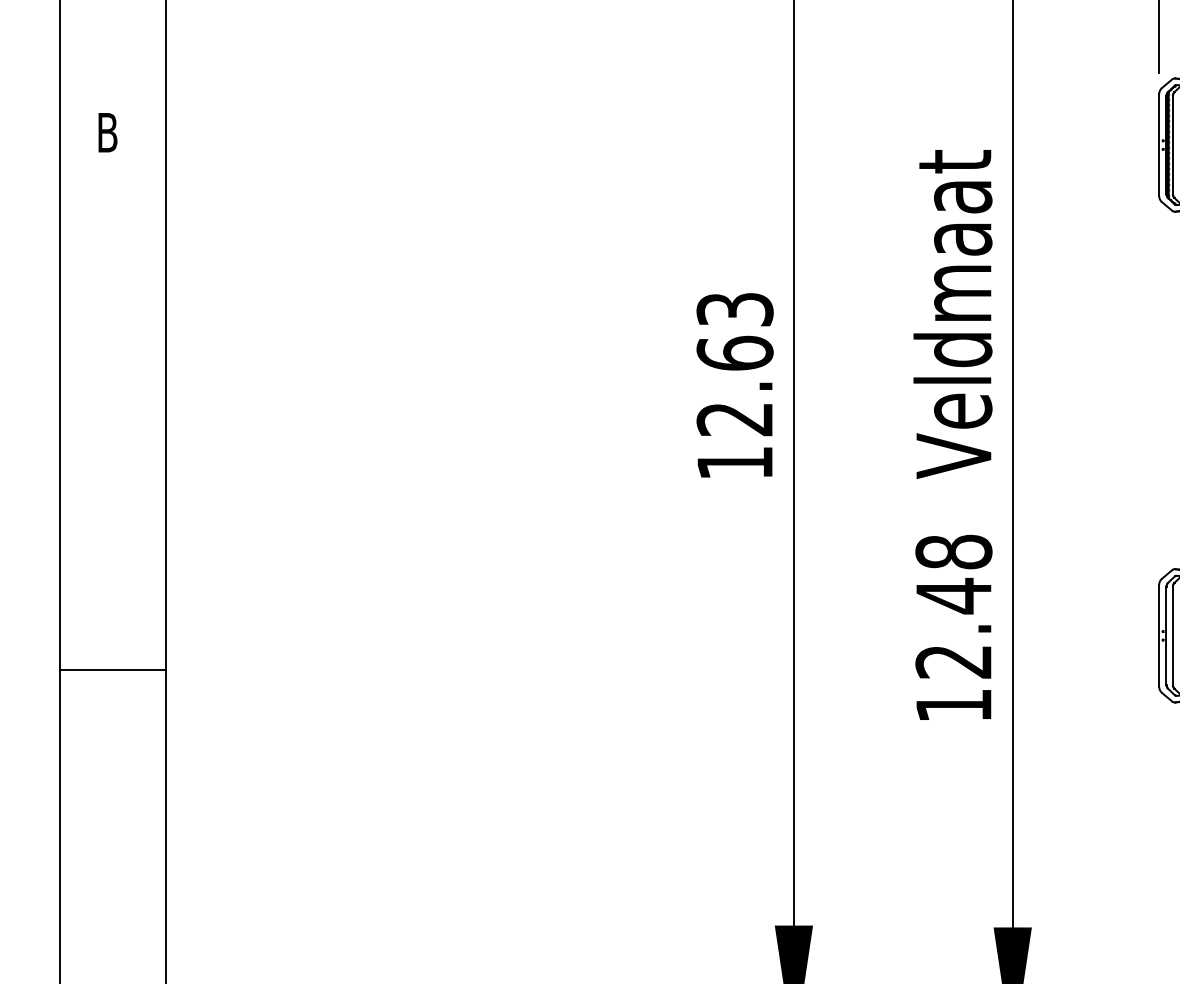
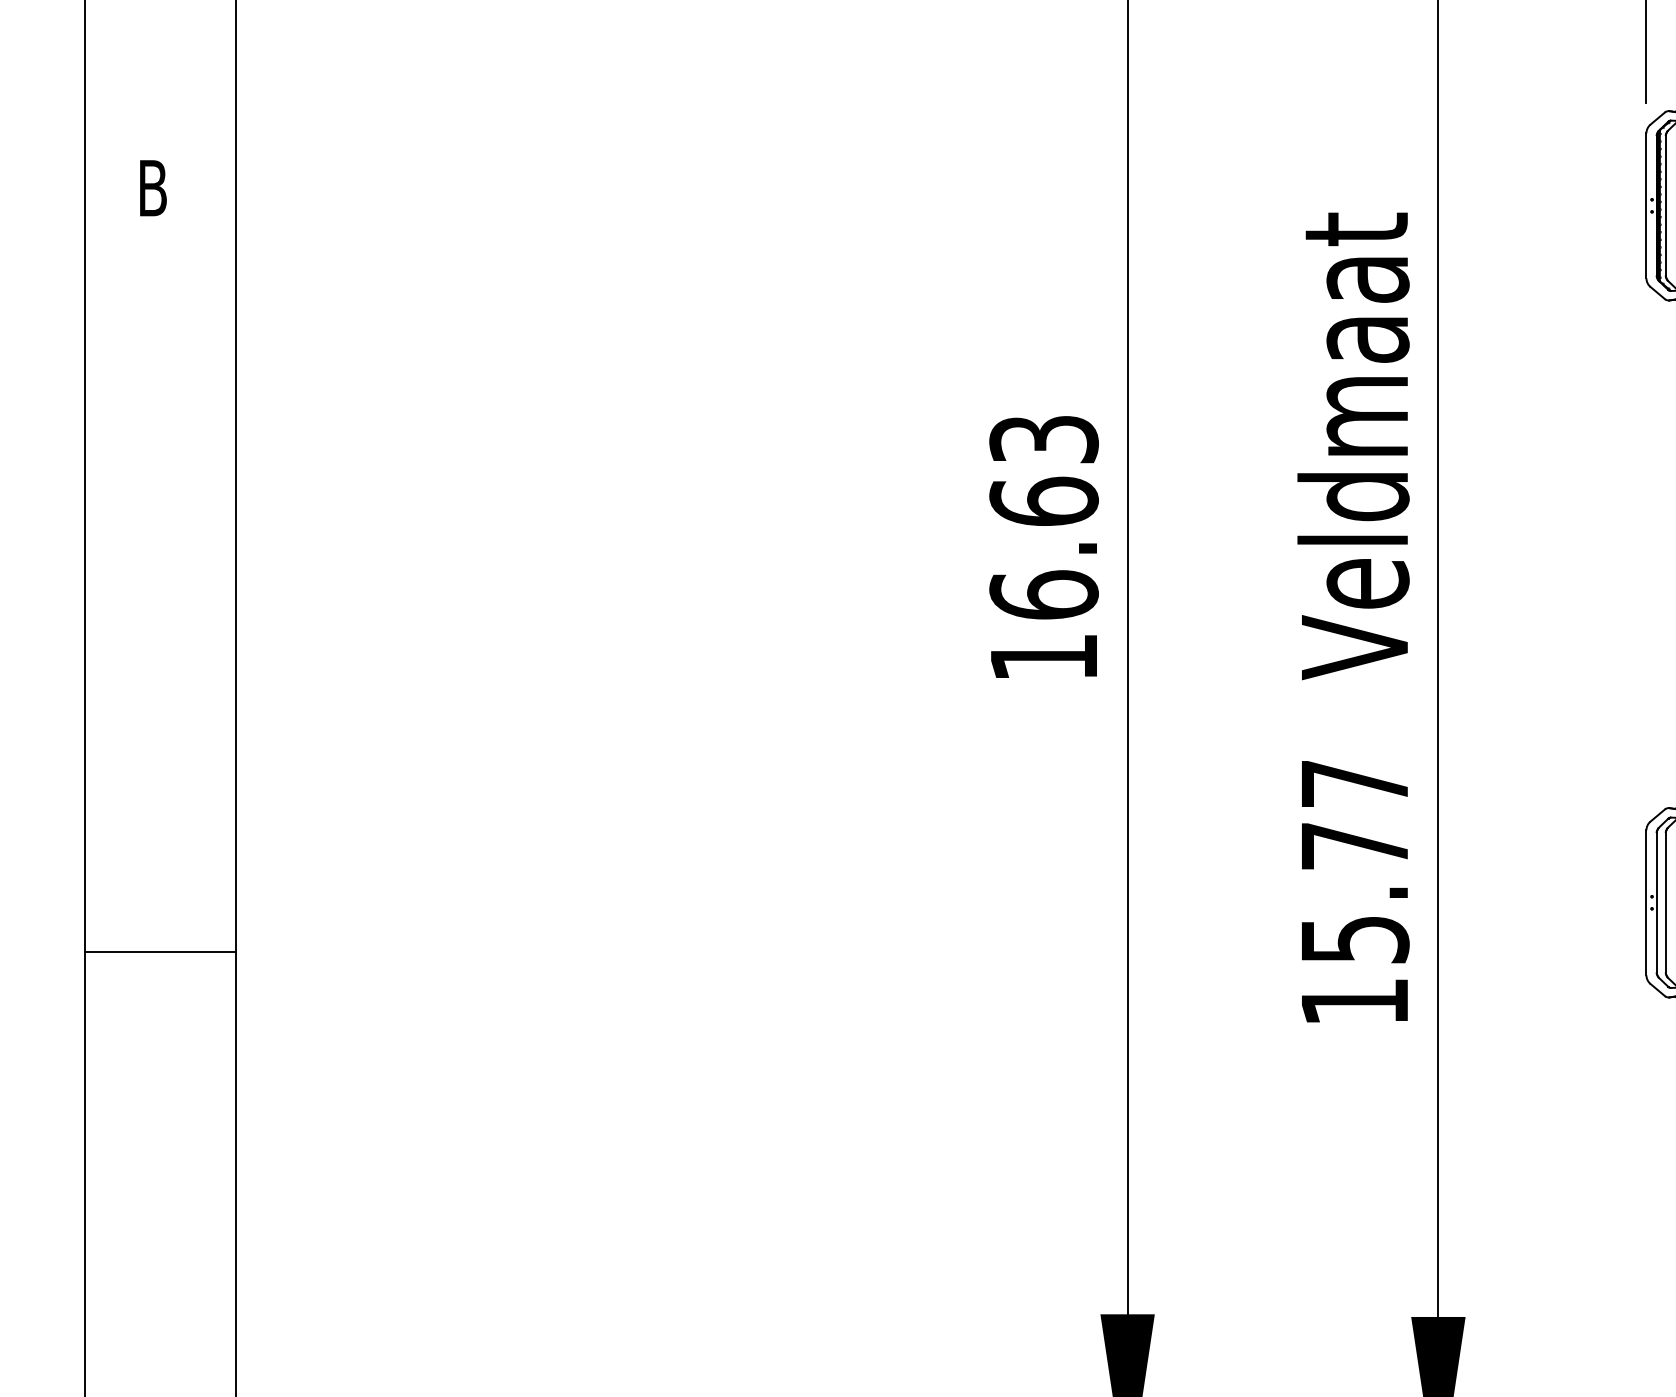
text: (734, 418) -> (1043, 594), 12.63 -> 16.63
text: (953, 606) -> (1354, 861), 12.48 -> 15.77

